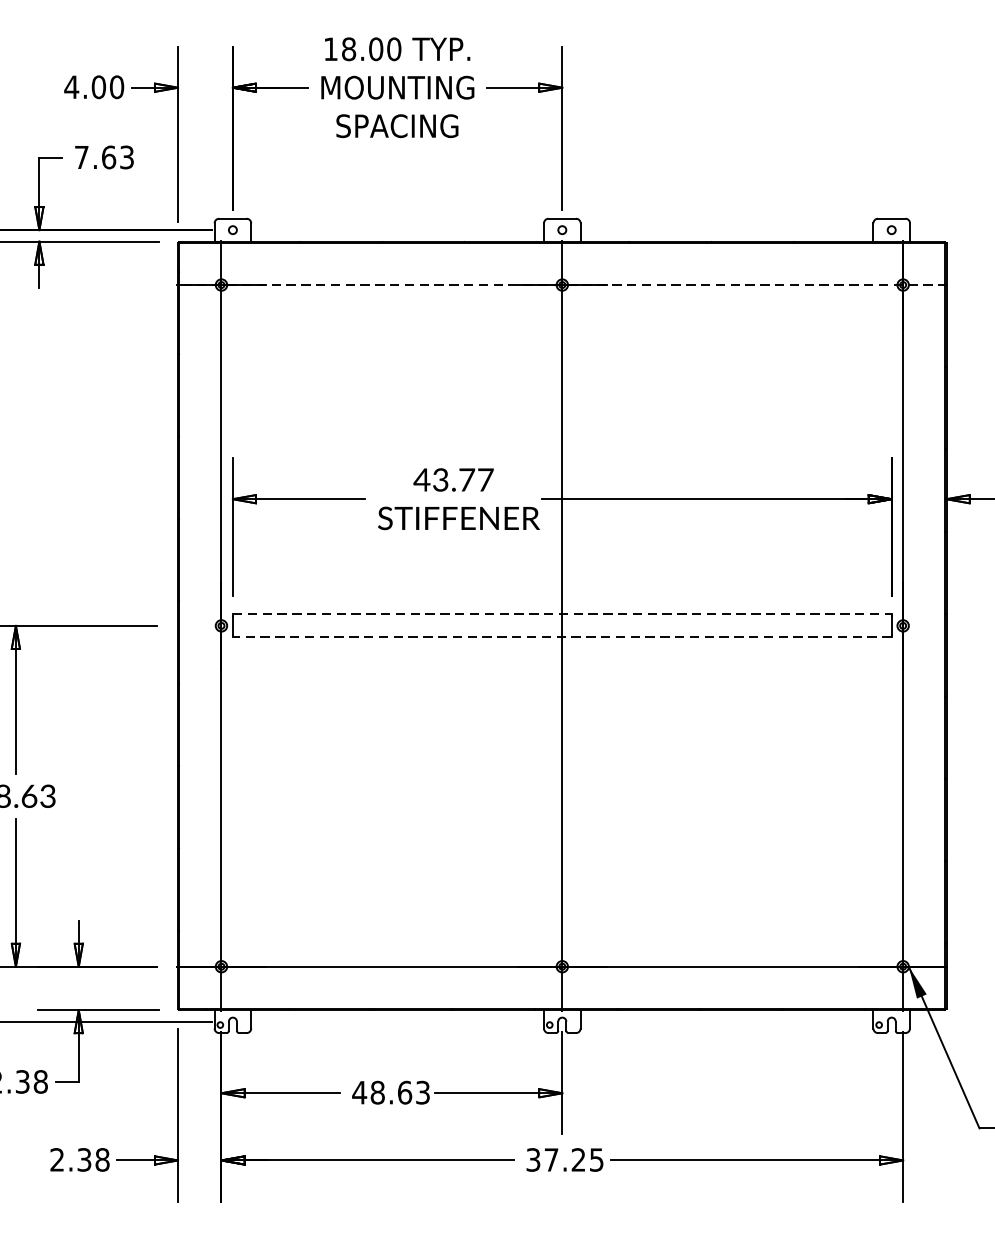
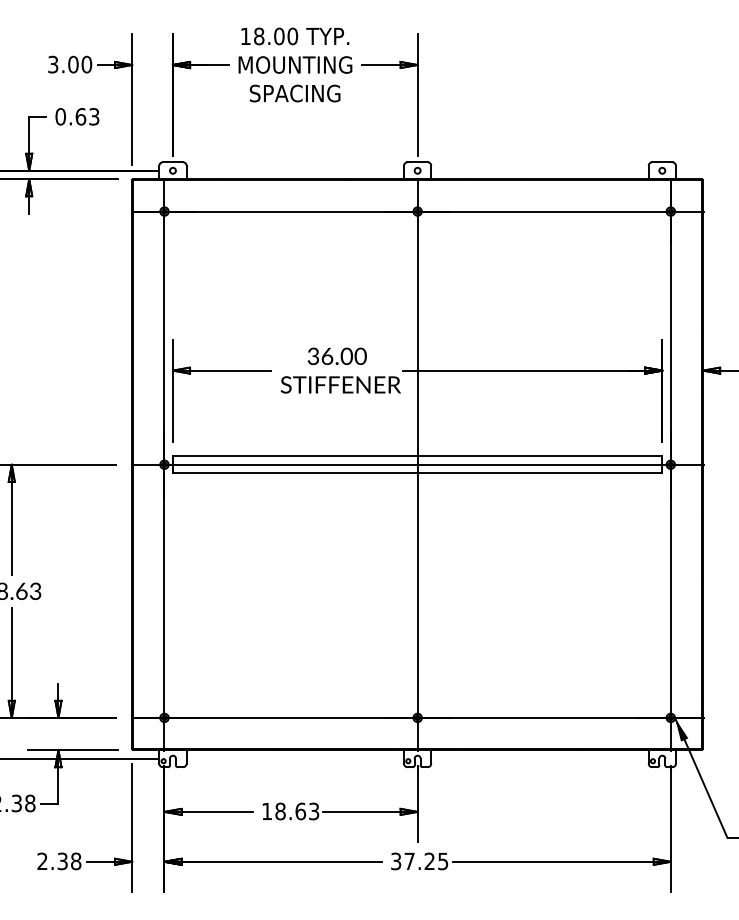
text: (70, 87) -> (52, 64), 4.00 -> 3.00
text: (81, 157) -> (60, 116), 7.63 -> 0.63
line: (562, 284) -> (417, 211), dashed -> solid
text: (453, 480) -> (336, 356), 43.77 -> 36.00
line: (562, 614) -> (417, 456), dashed -> solid
line: (562, 625) -> (417, 464), added
line: (562, 637) -> (417, 473), dashed -> solid
text: (358, 1092) -> (266, 811), 48.63 -> 18.63

